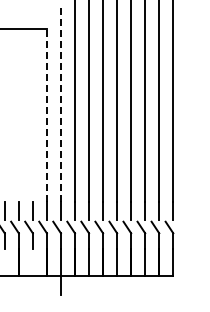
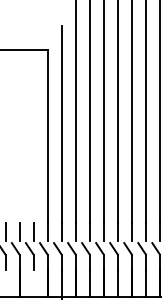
line: (60, 103) -> (61, 124), dashed -> solid
line: (46, 114) -> (47, 135), dashed -> solid

